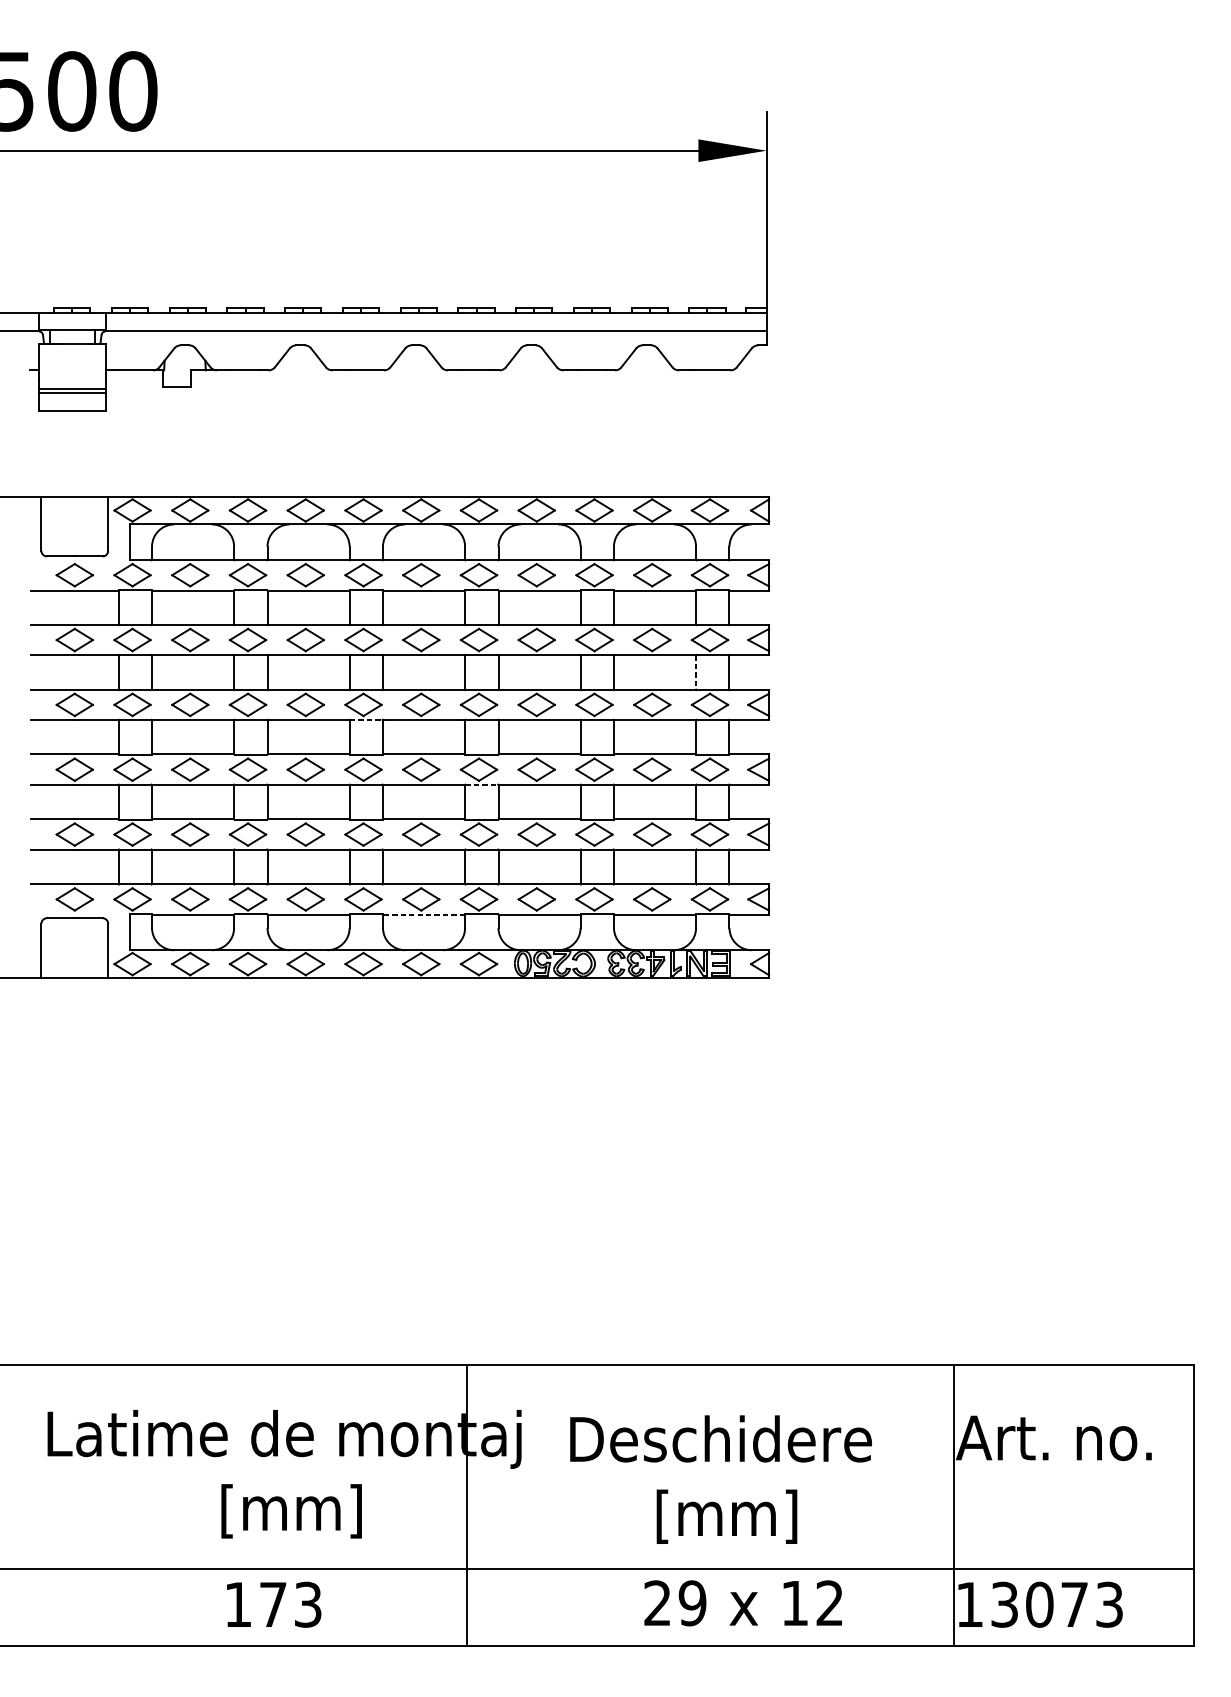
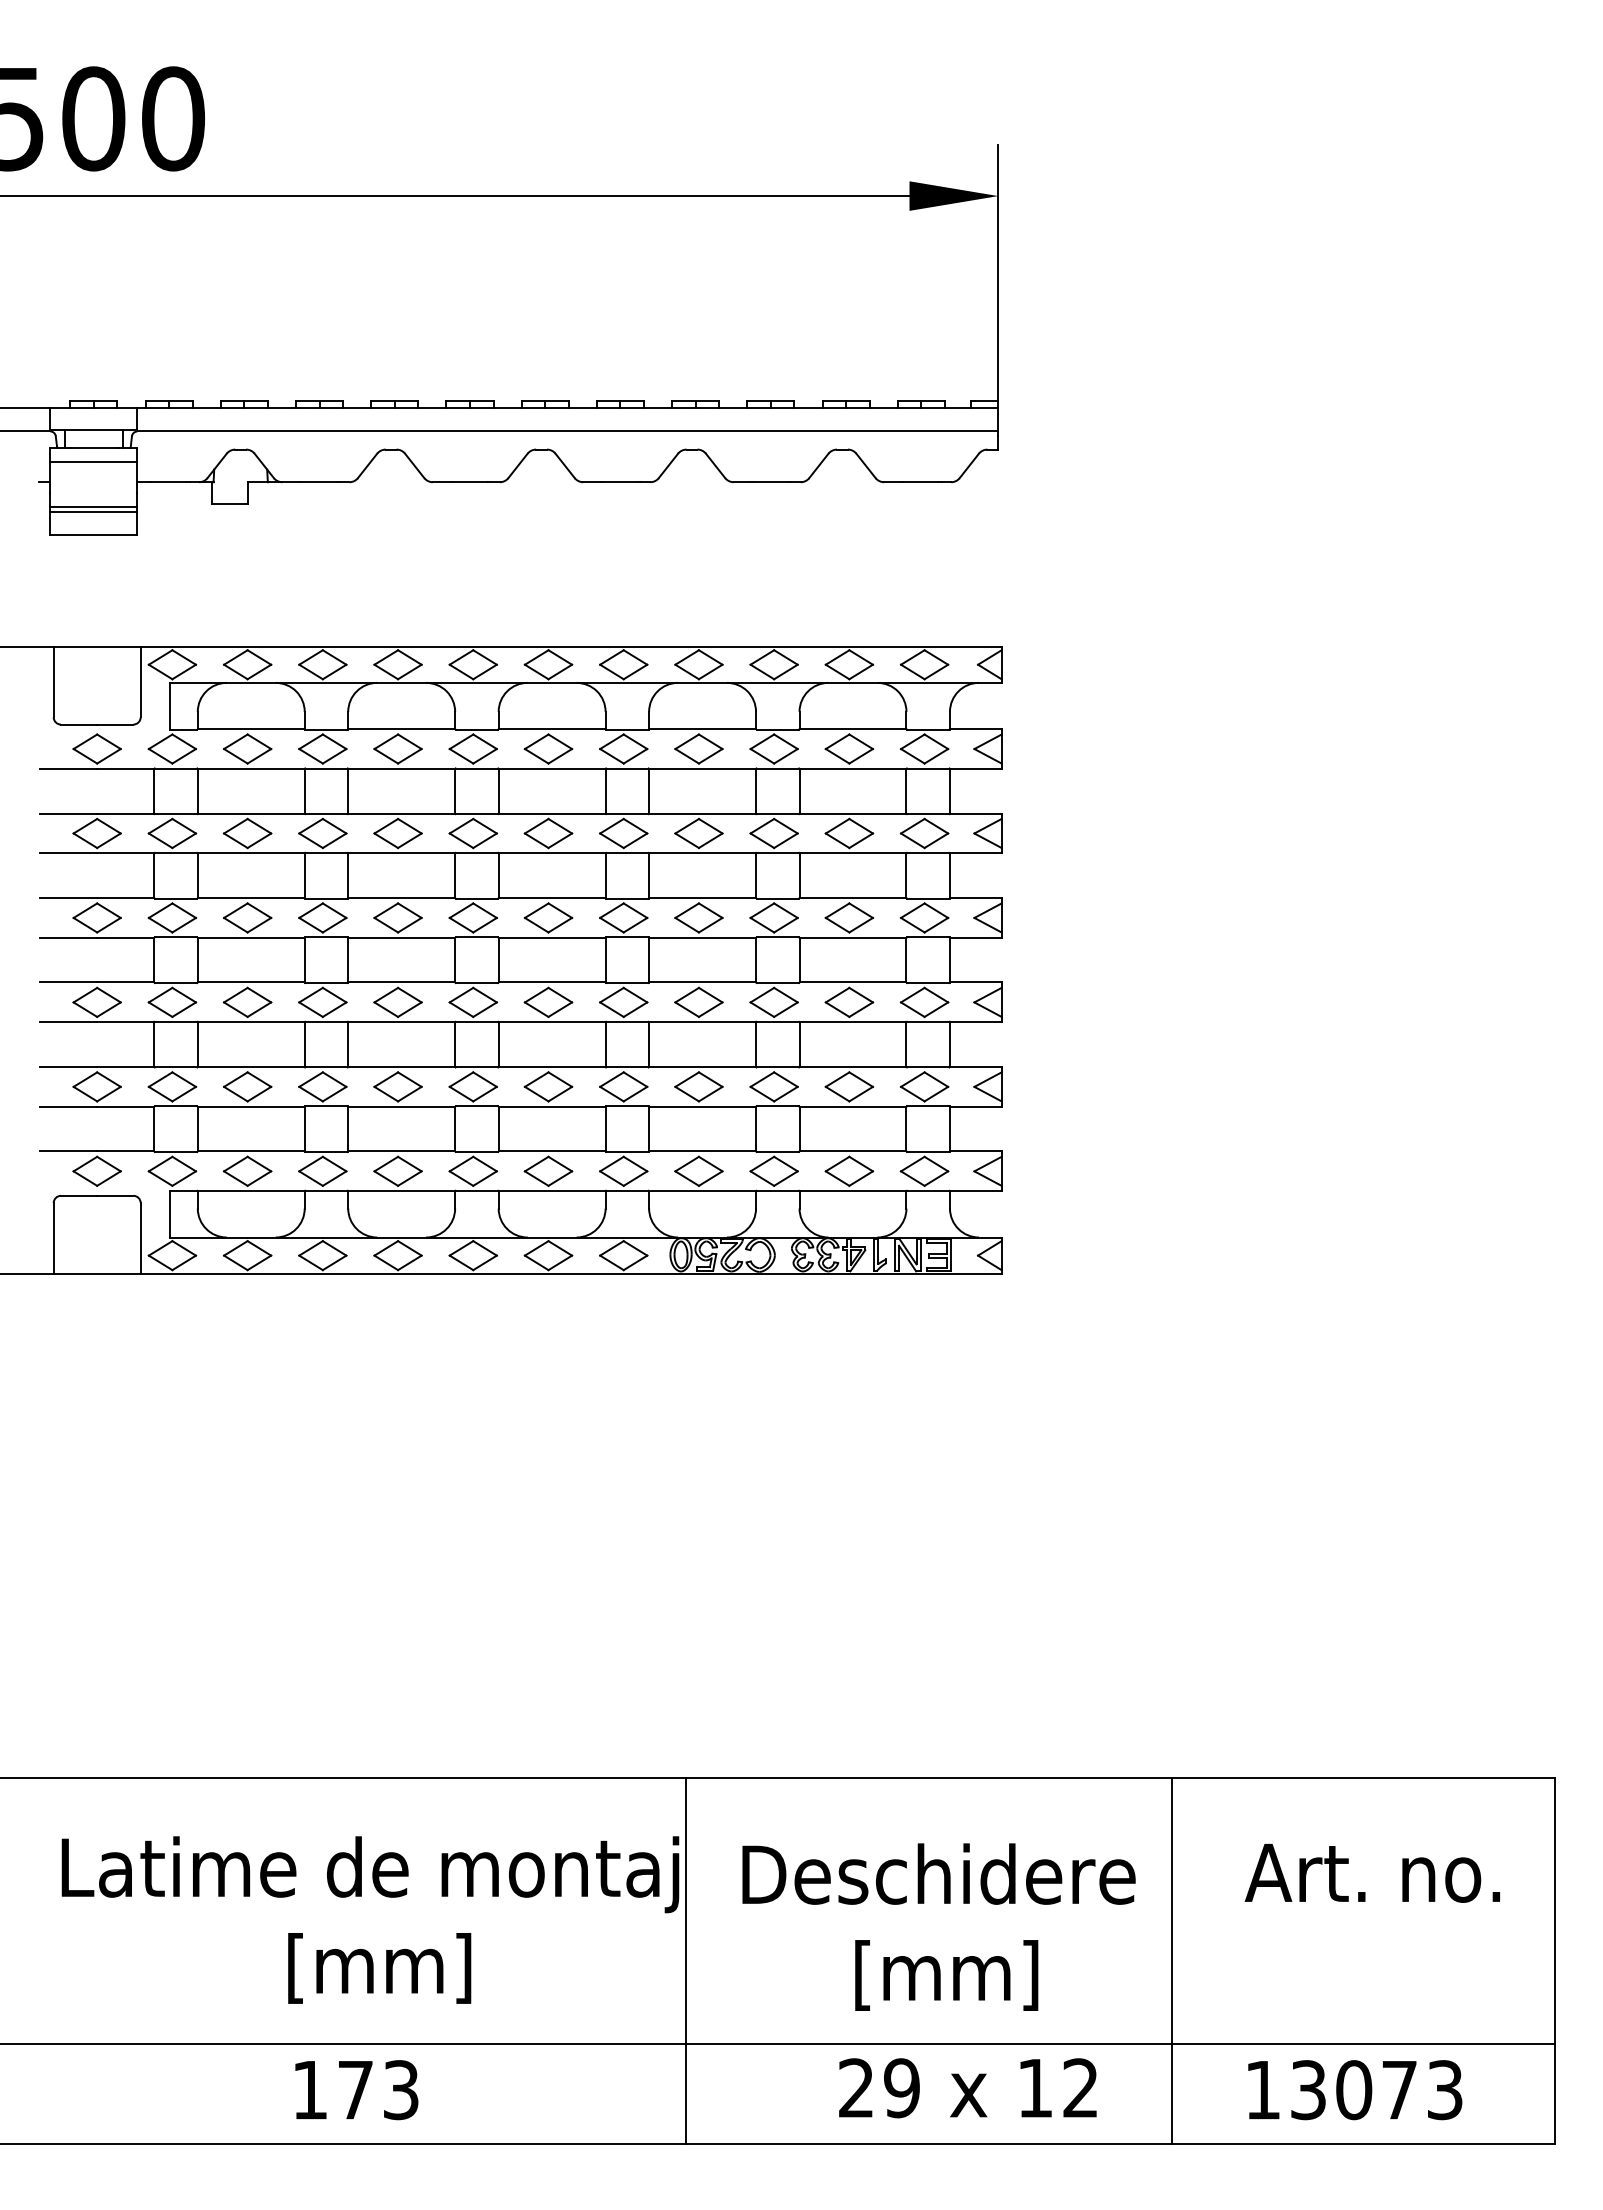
line: (71, 355) -> (93, 462), added
line: (696, 673) -> (906, 876), dashed -> solid
line: (366, 719) -> (477, 937), dashed -> solid
line: (481, 784) -> (627, 1021), dashed -> solid
line: (423, 914) -> (551, 1191), dashed -> solid
line: (467, 1505) -> (686, 1960), moved
line: (954, 1505) -> (1171, 1960), moved

